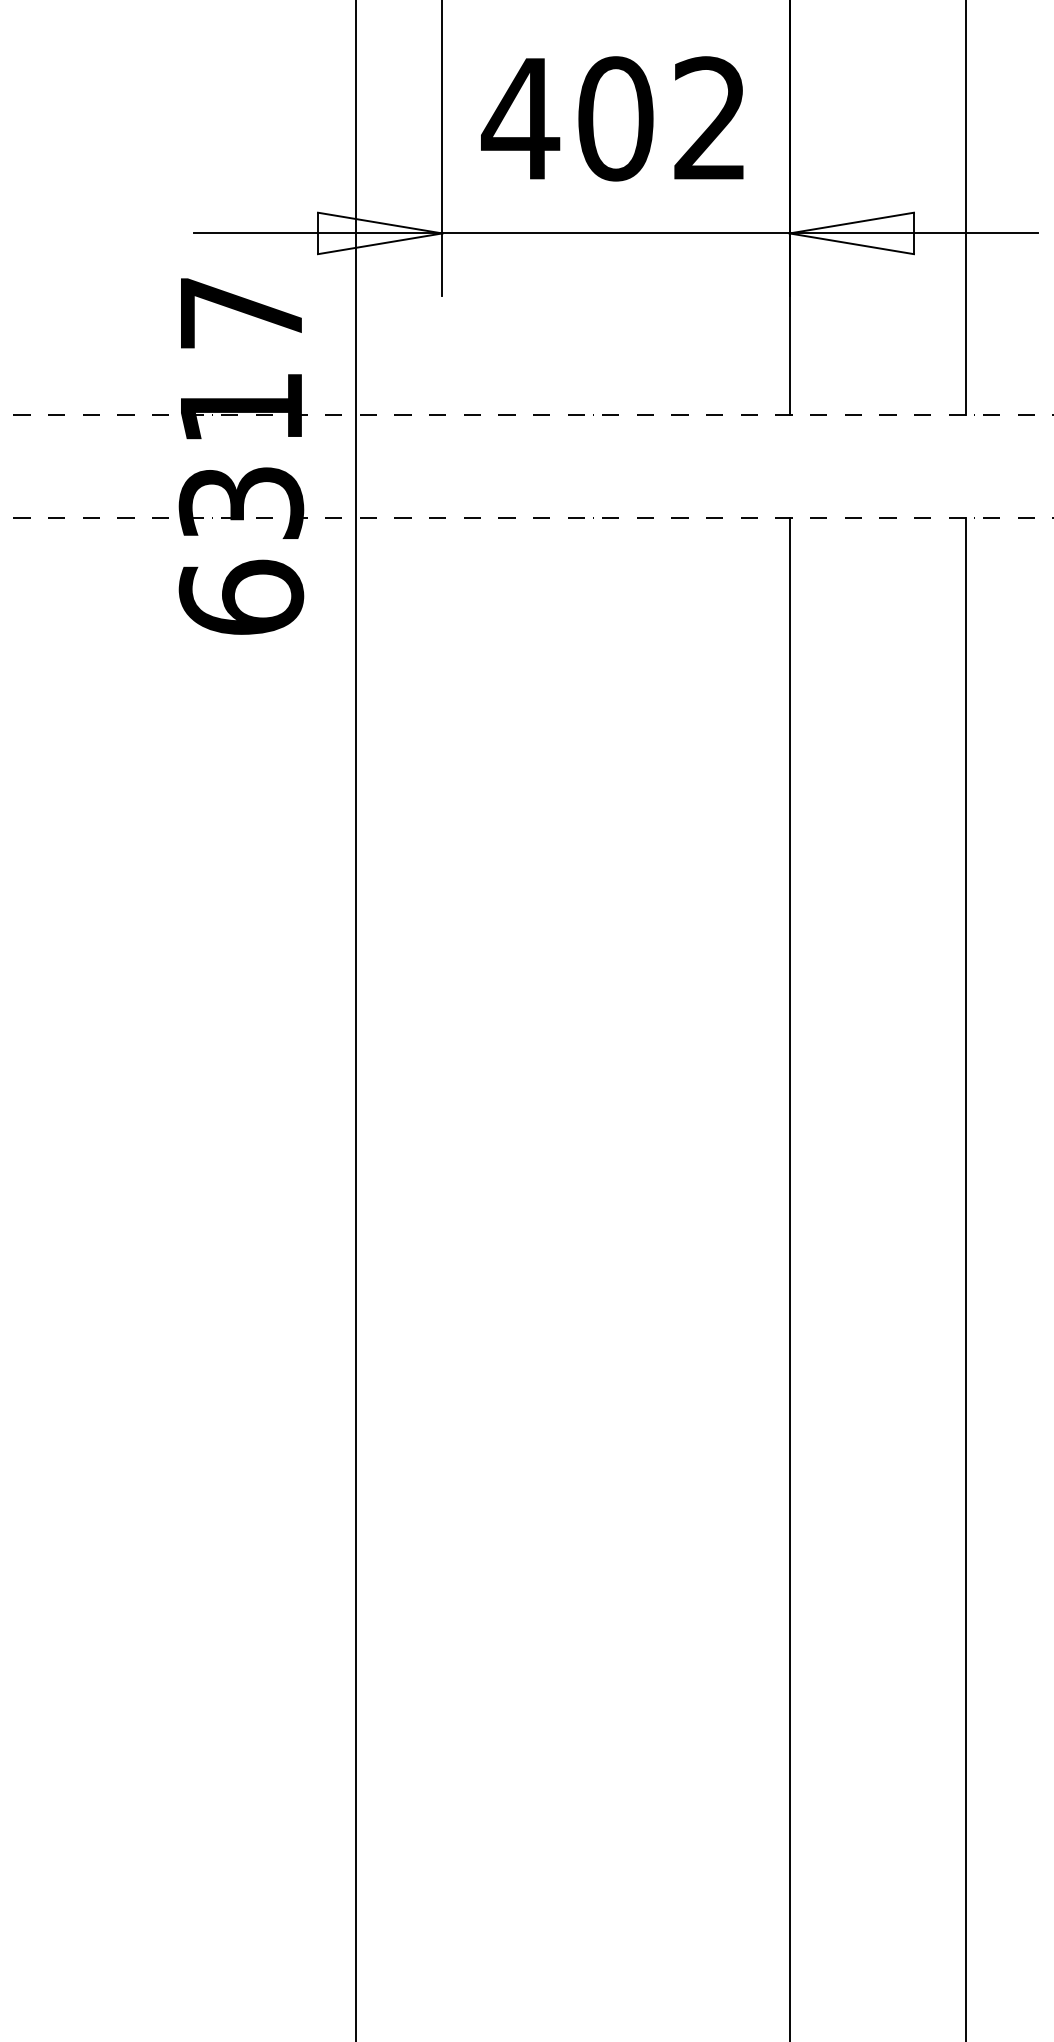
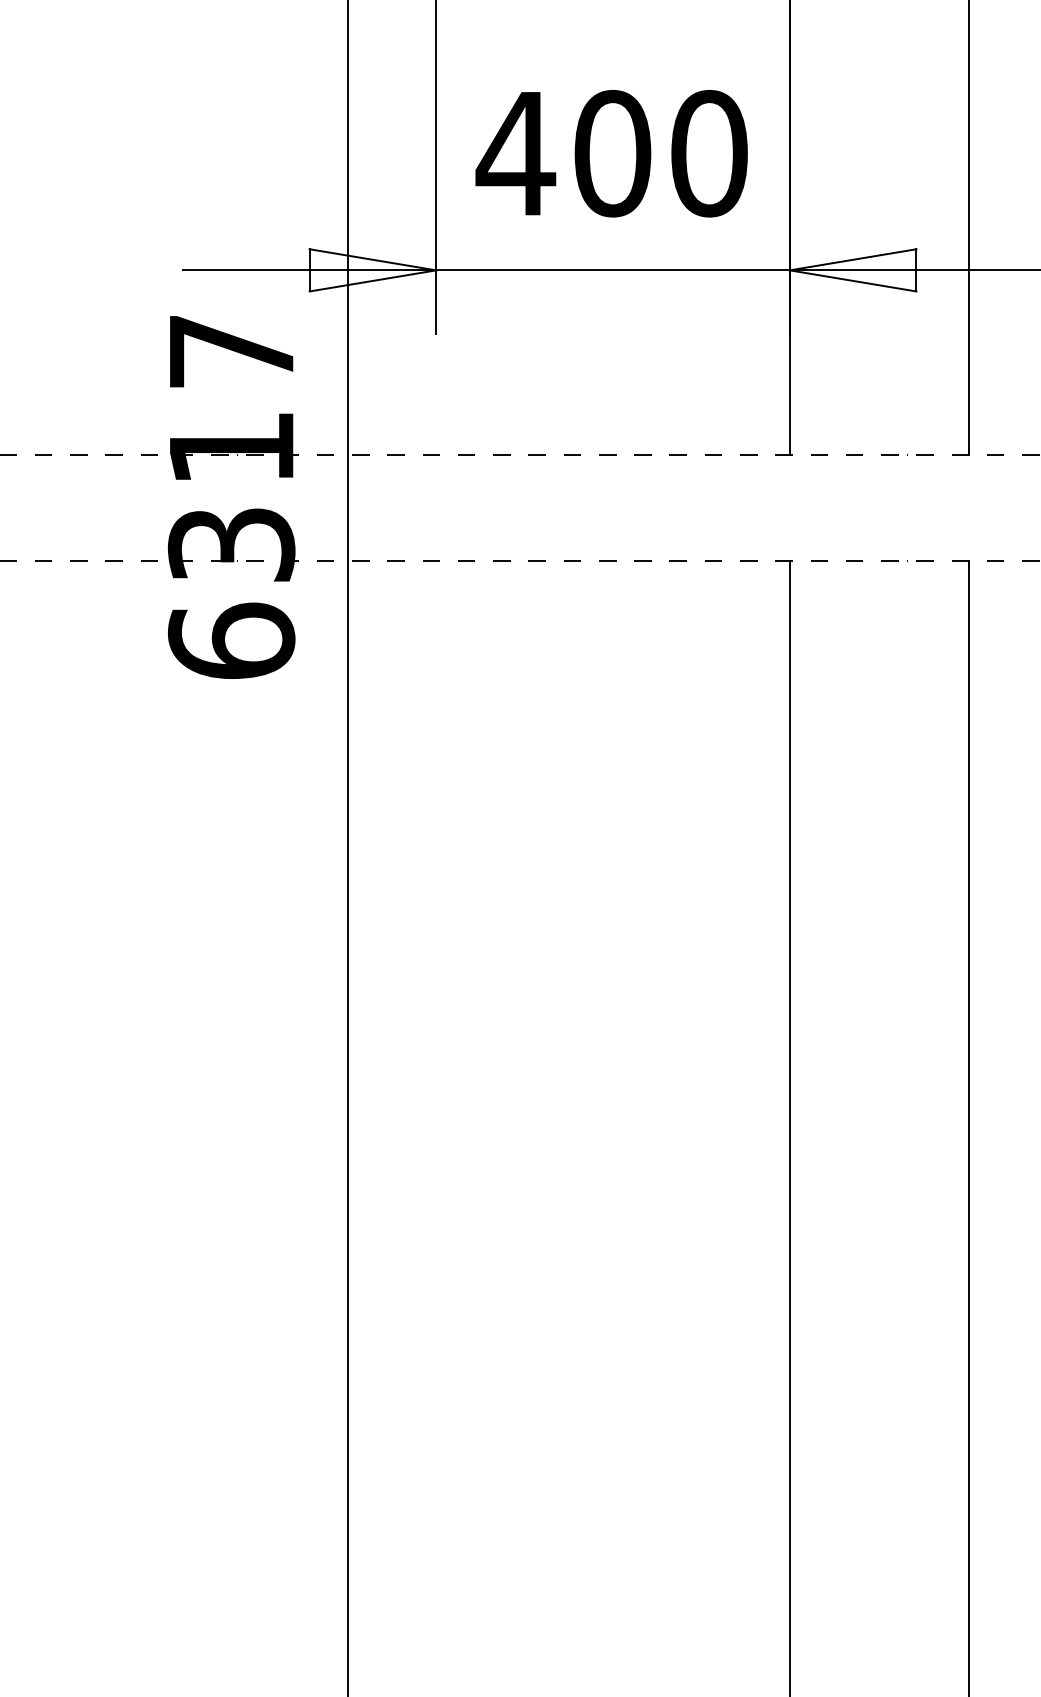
text: (710, 118) -> (709, 153), 402 -> 400

